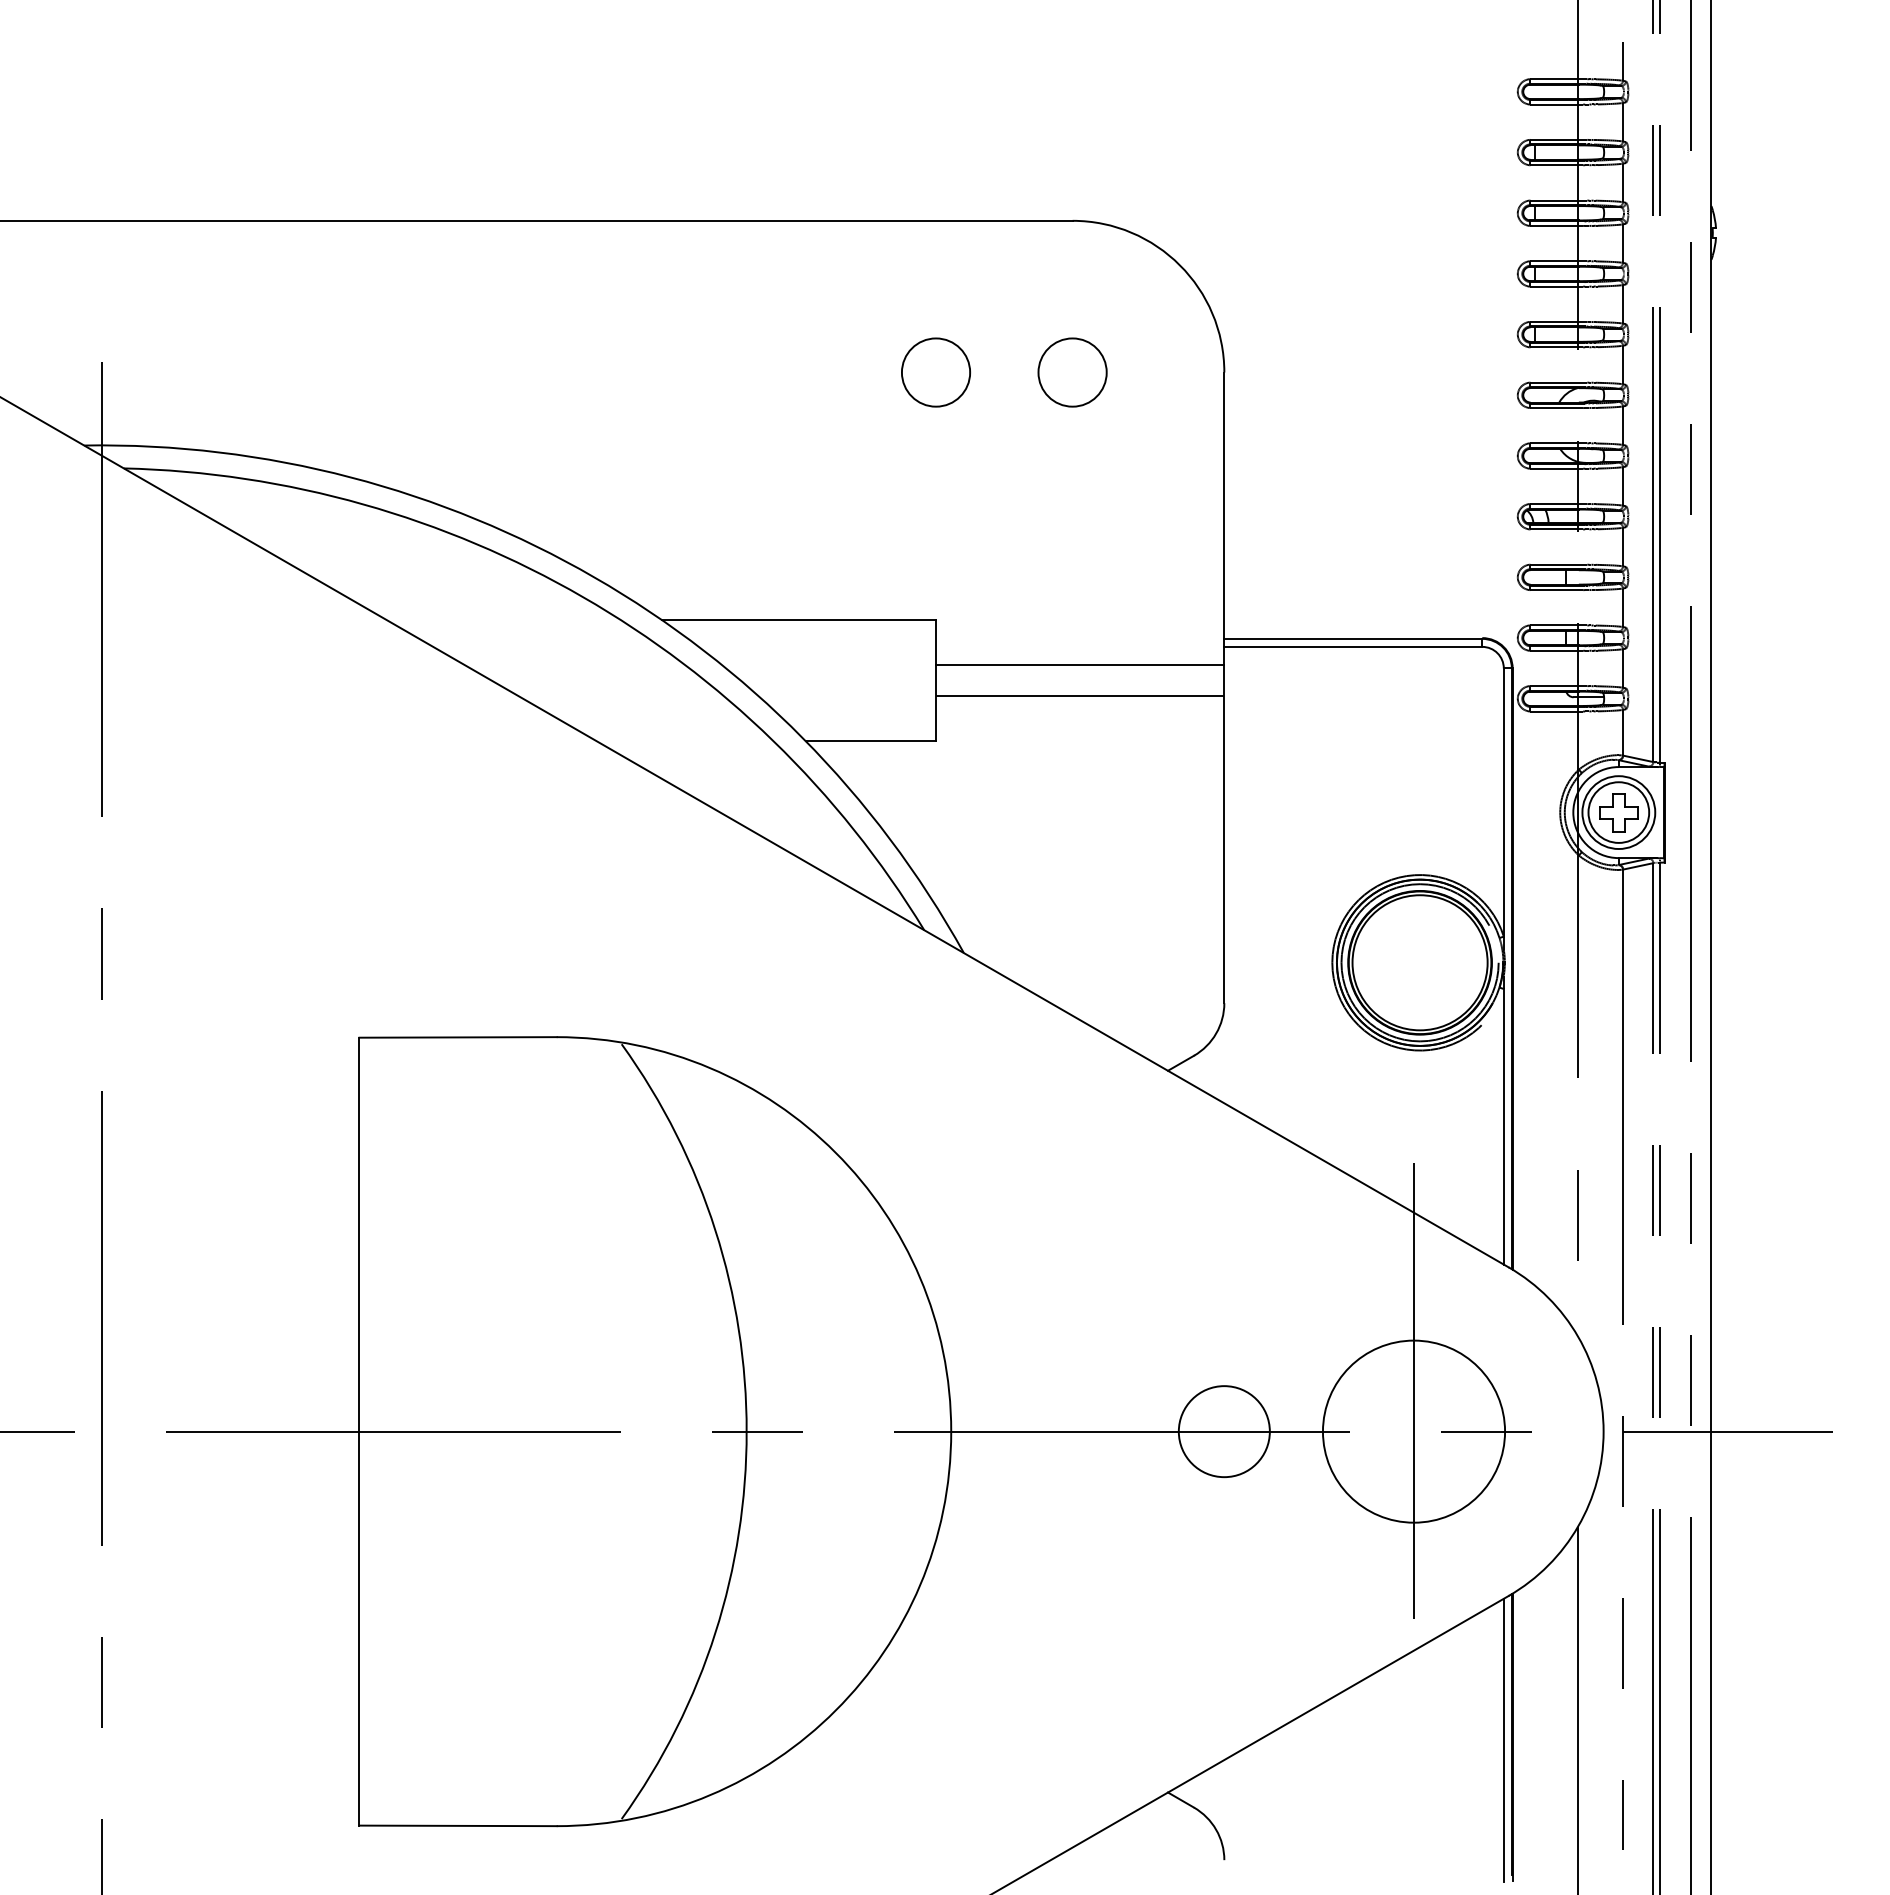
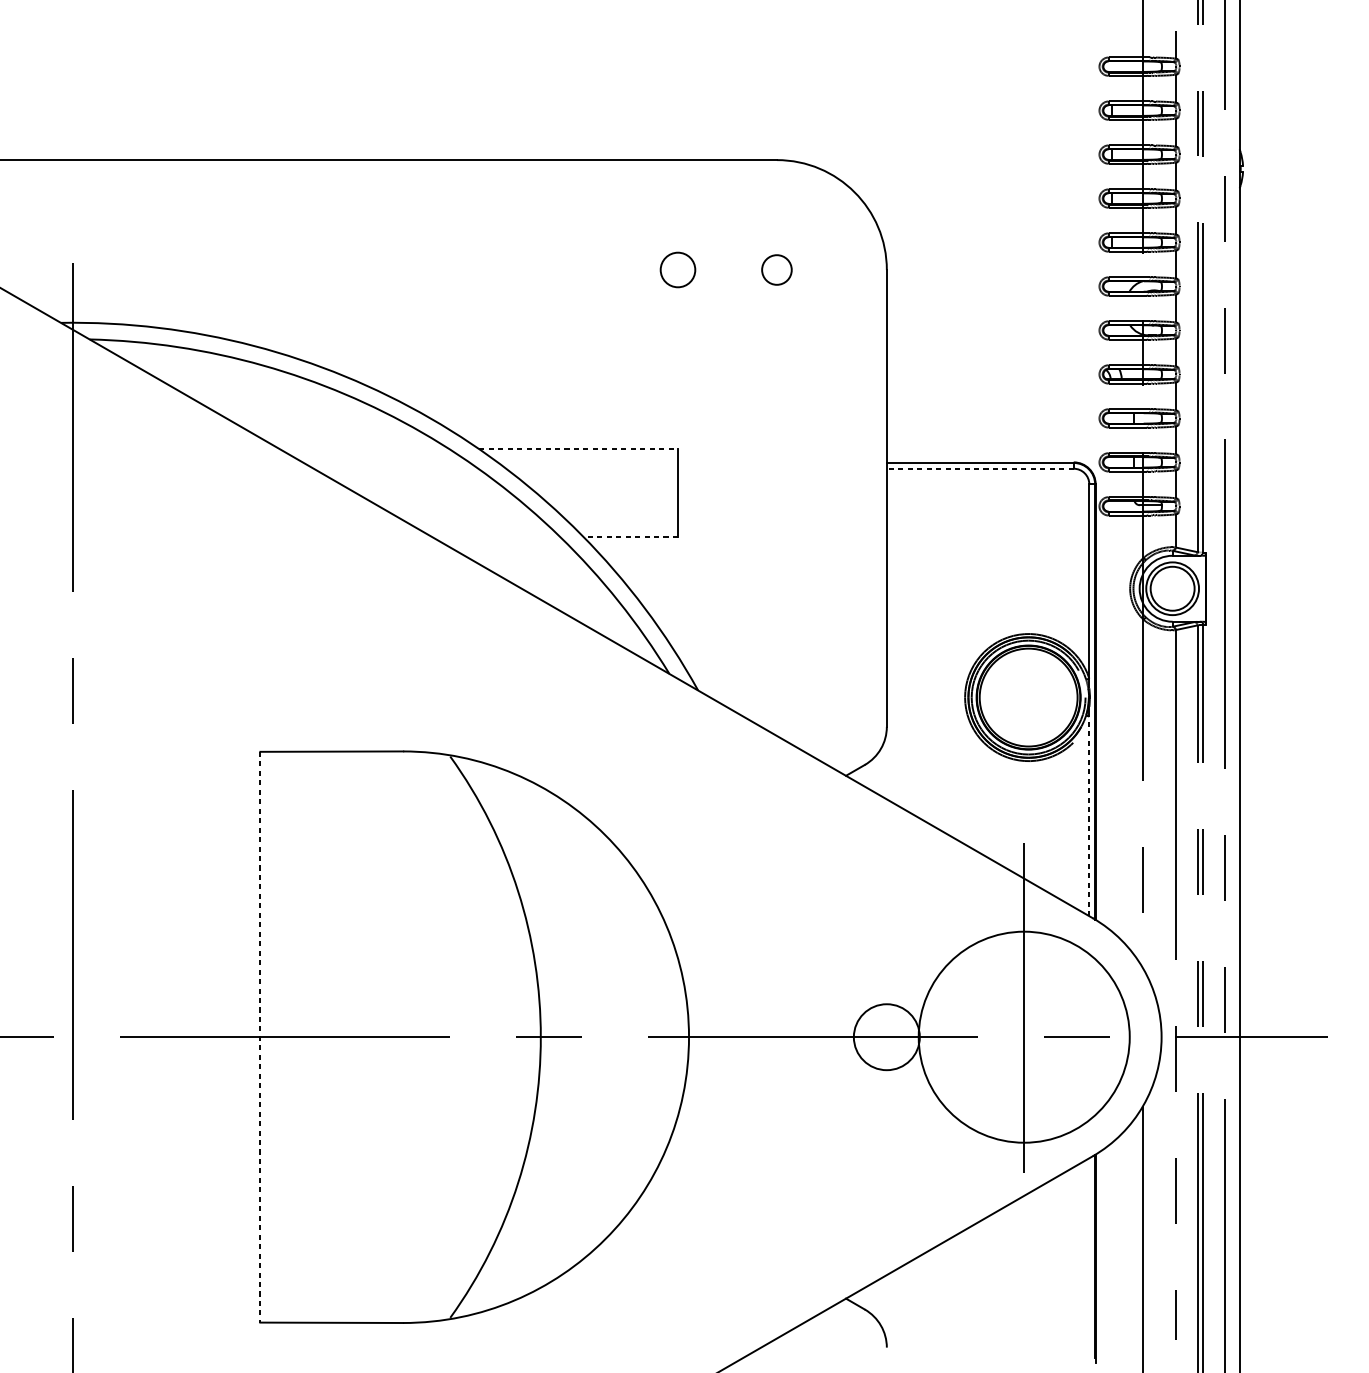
circle: (935, 372) -> (677, 269), size x0.7
circle: (1072, 372) -> (776, 269), size x0.6
line: (799, 619) -> (579, 448), solid -> dashed
line: (1353, 646) -> (980, 468), solid -> dashed
line: (1080, 665) -> (782, 482), removed
line: (1080, 695) -> (782, 503), removed
line: (870, 741) -> (630, 537), solid -> dashed
part: (1618, 812) -> (1172, 588), removed
line: (1503, 1126) -> (1089, 816), solid -> dashed
line: (359, 1431) -> (260, 1037), solid -> dashed
circle: (1413, 1431) -> (1023, 1037), size x1.6
line: (1503, 1740) -> (1089, 1260), removed

